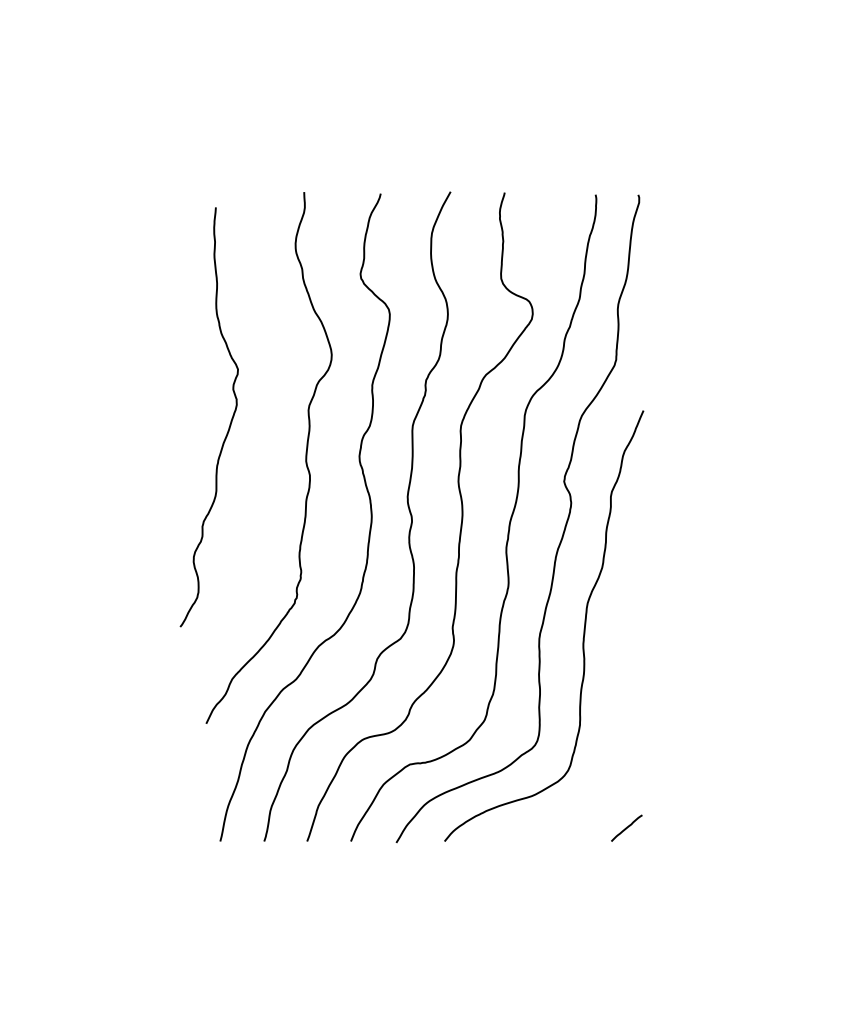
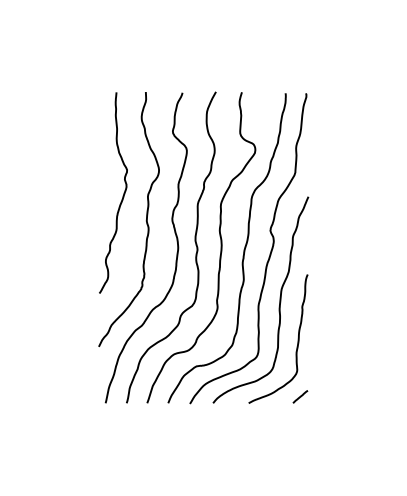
curve: (228, 422) -> (122, 195), moved
curve: (620, 706) -> (297, 338), added

